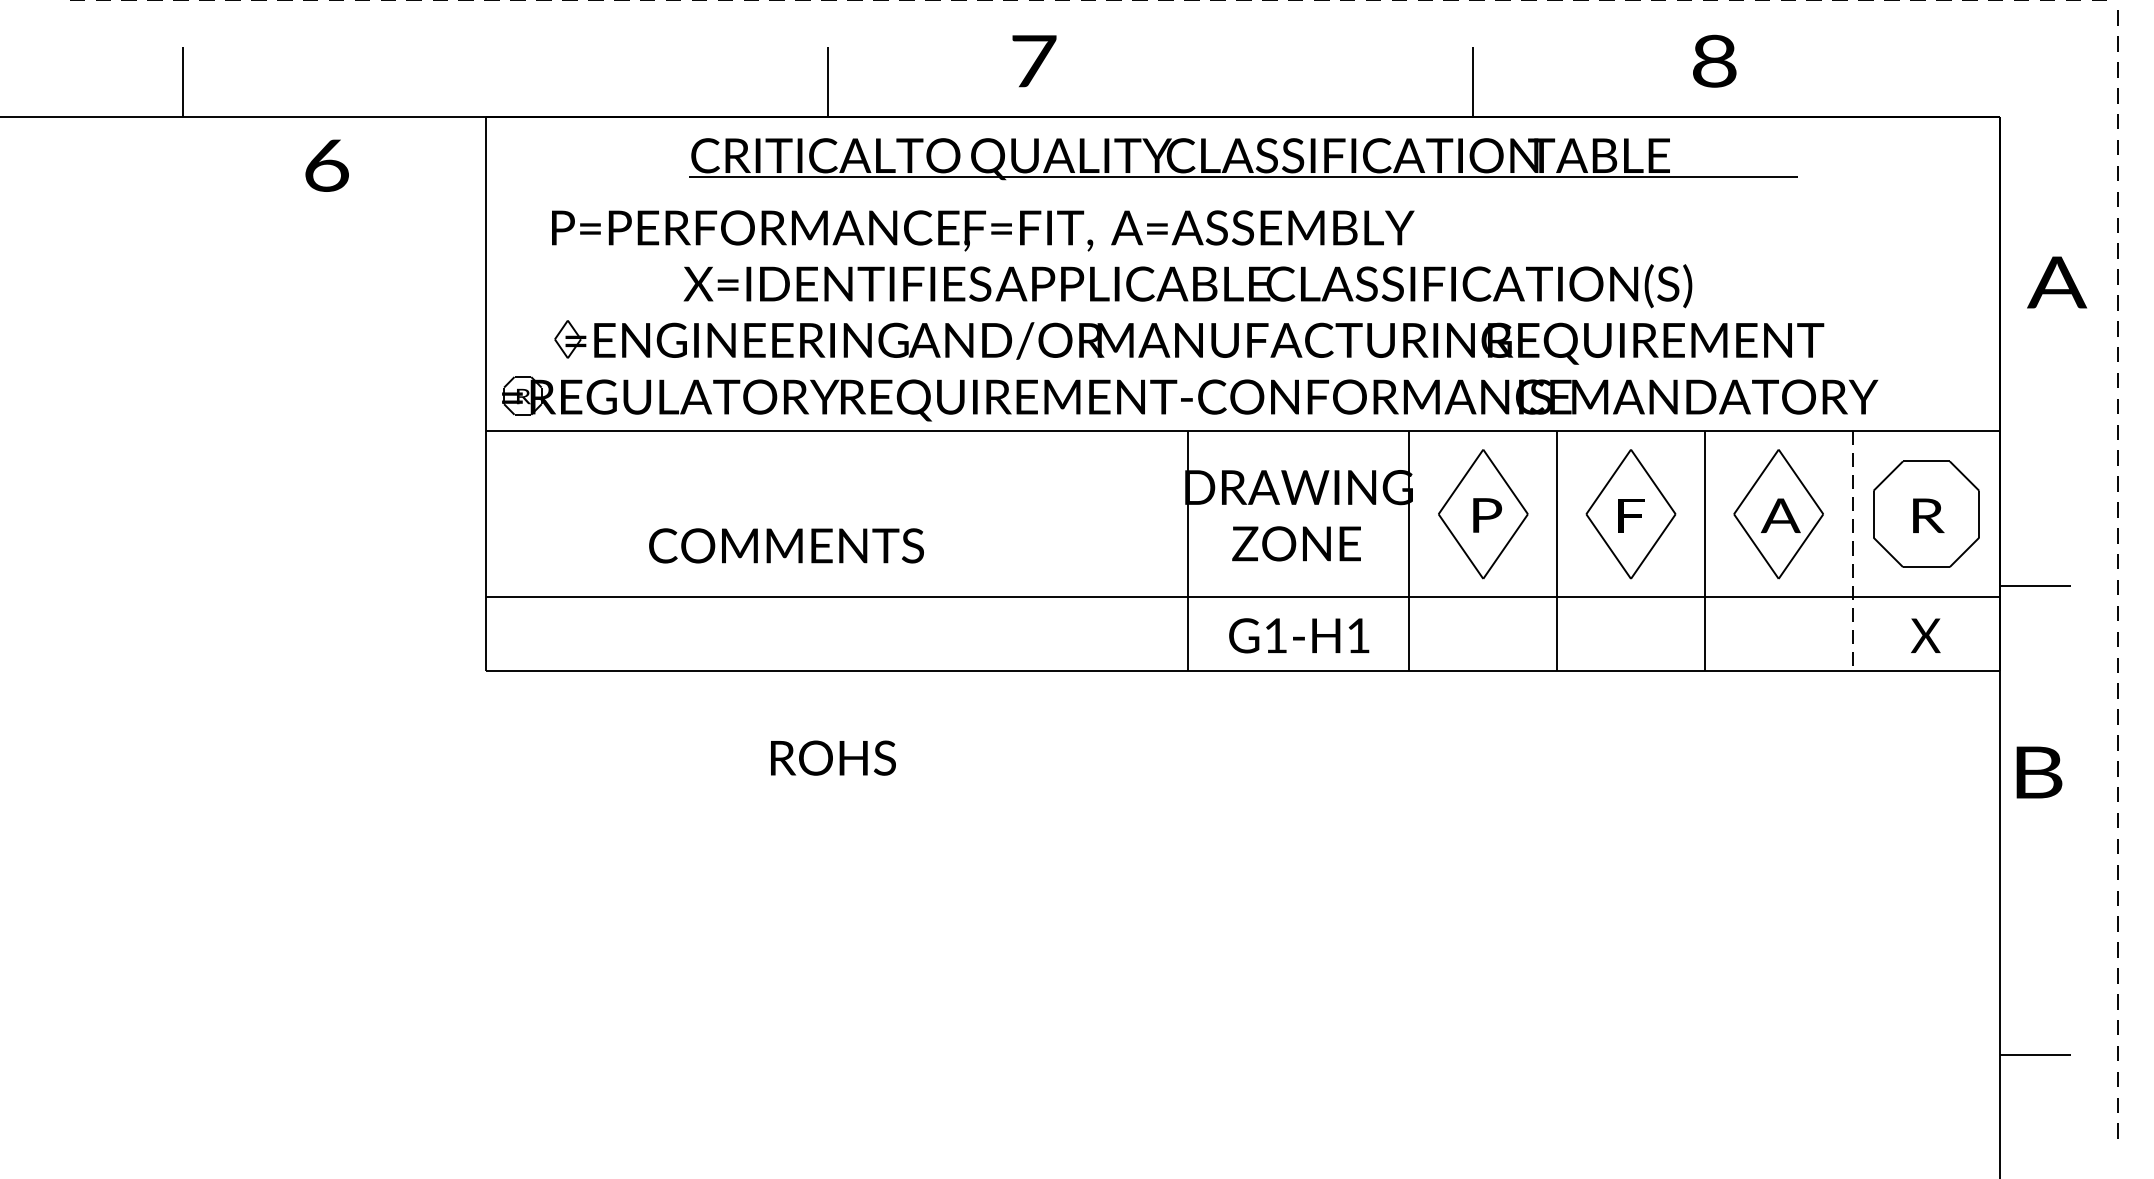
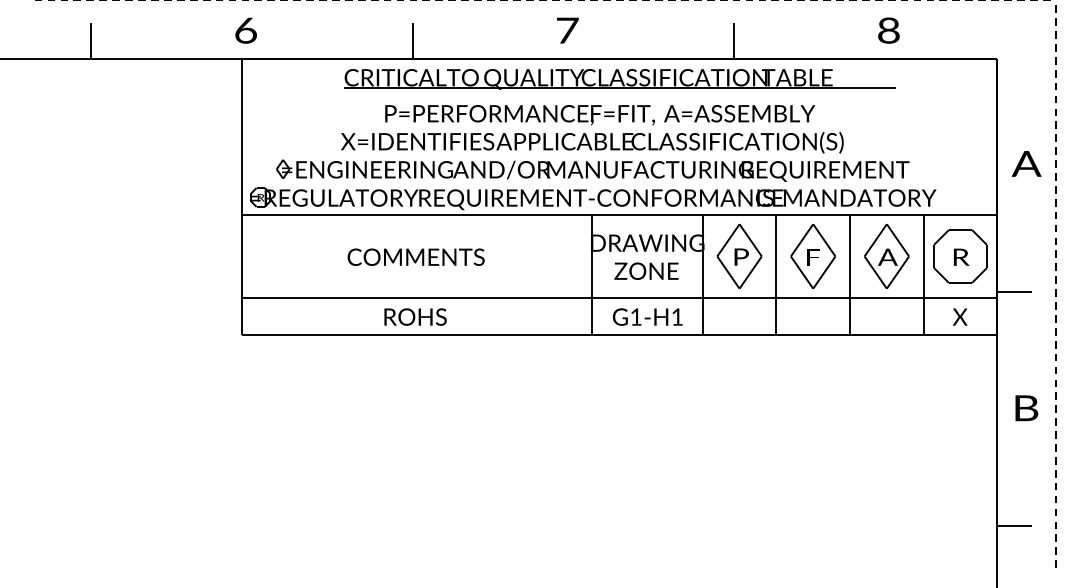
text: (1033, 60) -> (567, 30), moved
text: (1713, 60) -> (888, 30), moved
text: (325, 165) -> (245, 30), moved
text: (983, 231) -> (600, 115), moved
text: (2056, 281) -> (1026, 163), moved
text: (785, 544) -> (415, 256), moved
line: (1852, 550) -> (923, 274), dashed -> solid
text: (833, 756) -> (415, 316), moved
text: (2038, 773) -> (1026, 408), moved

